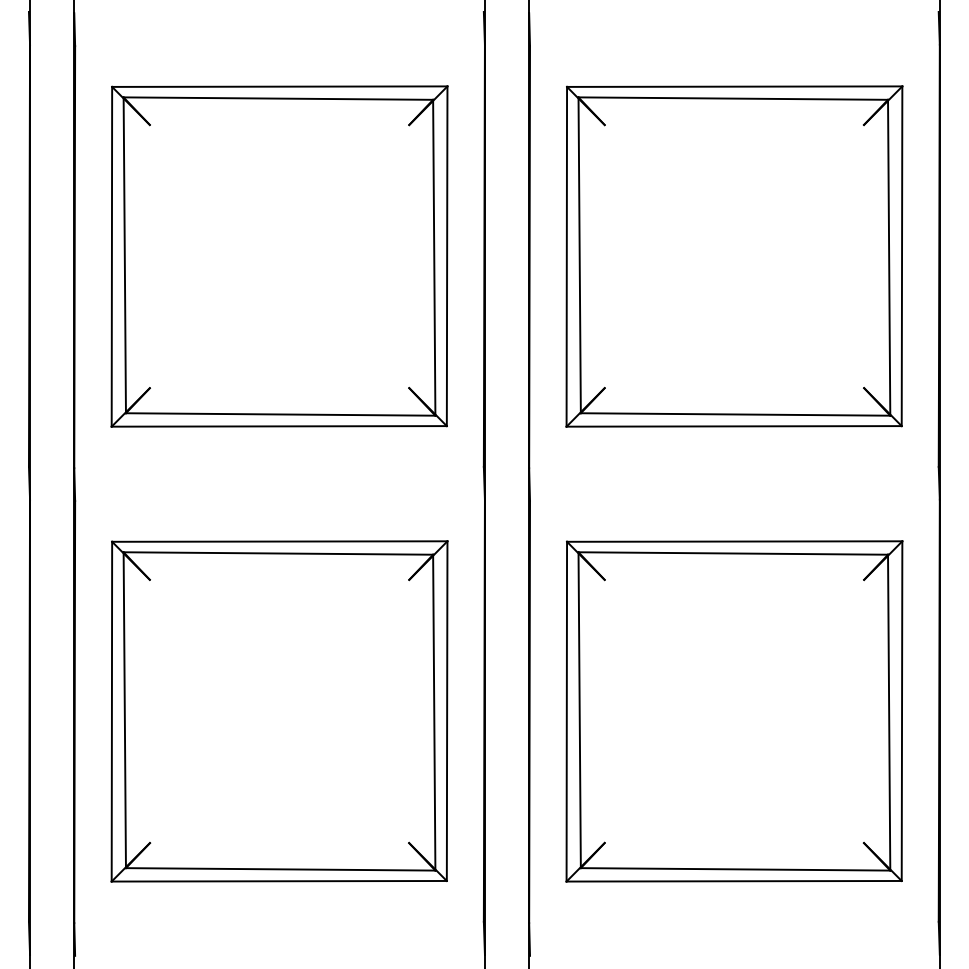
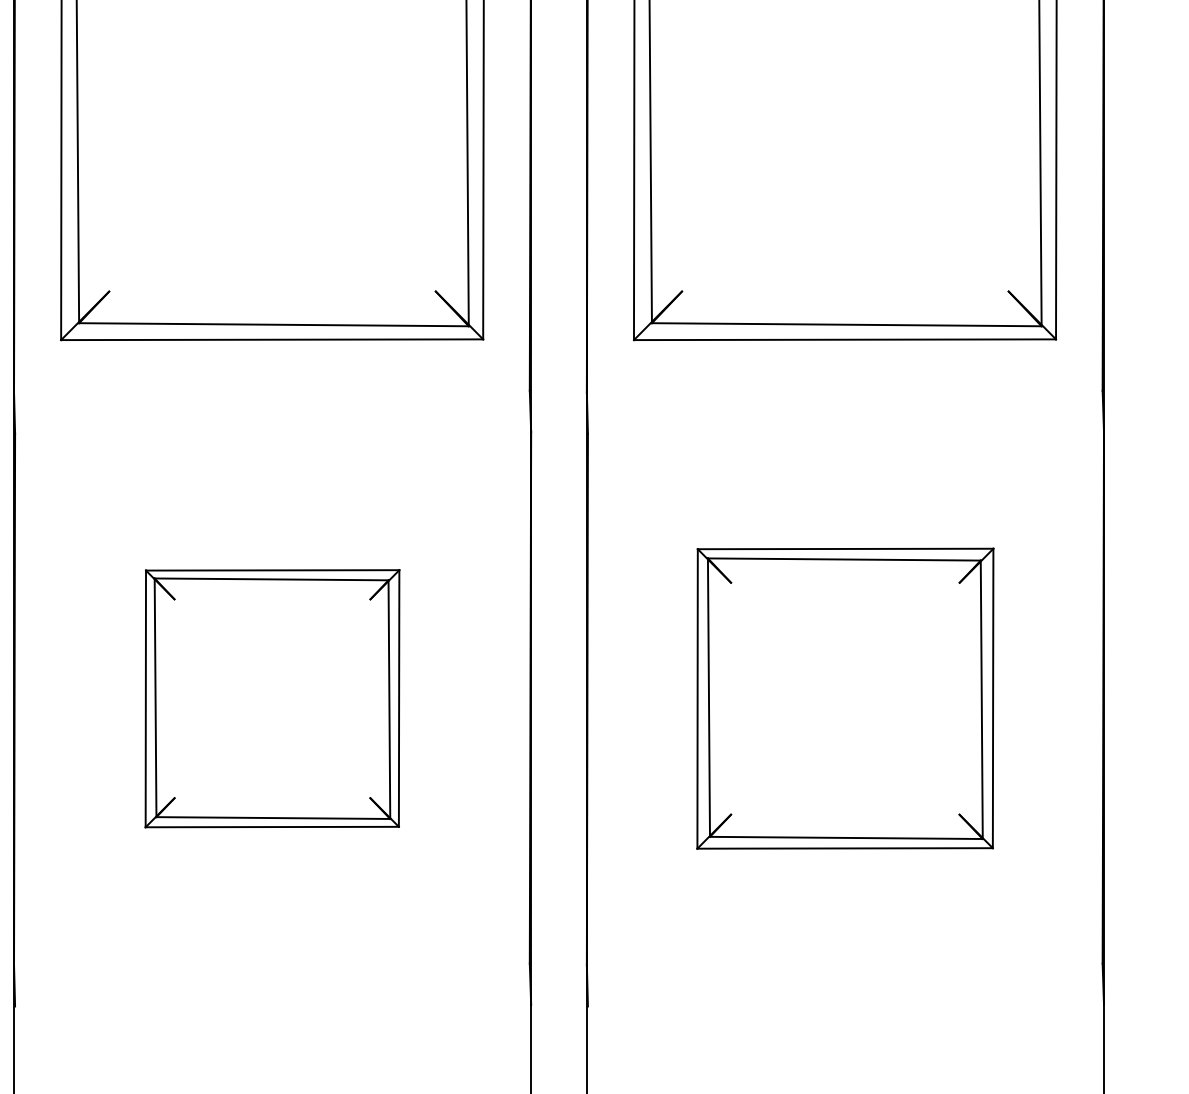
part: (279, 711) -> (272, 698), size x0.6
part: (734, 711) -> (845, 698), size x0.7

